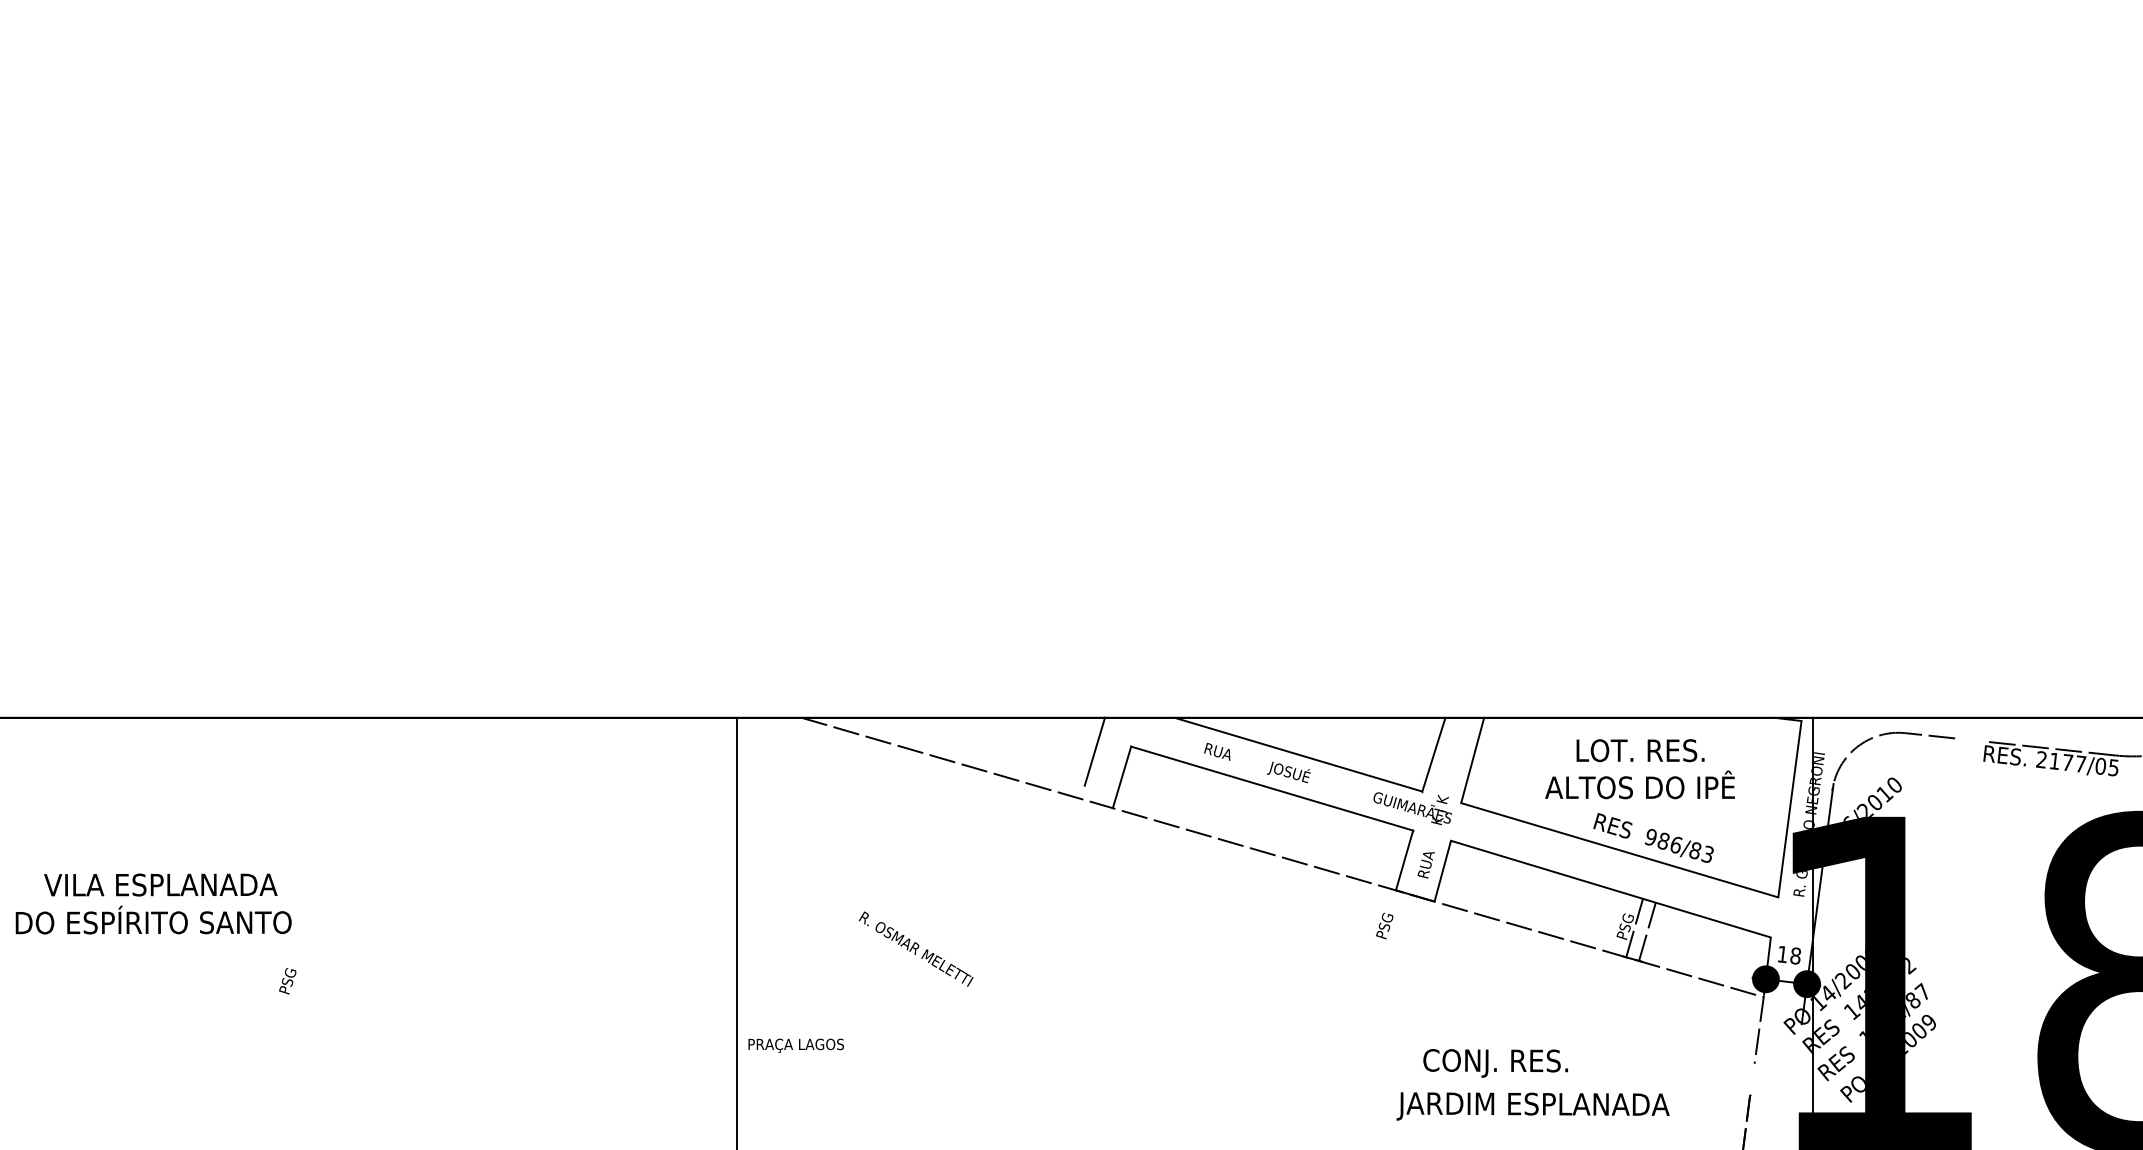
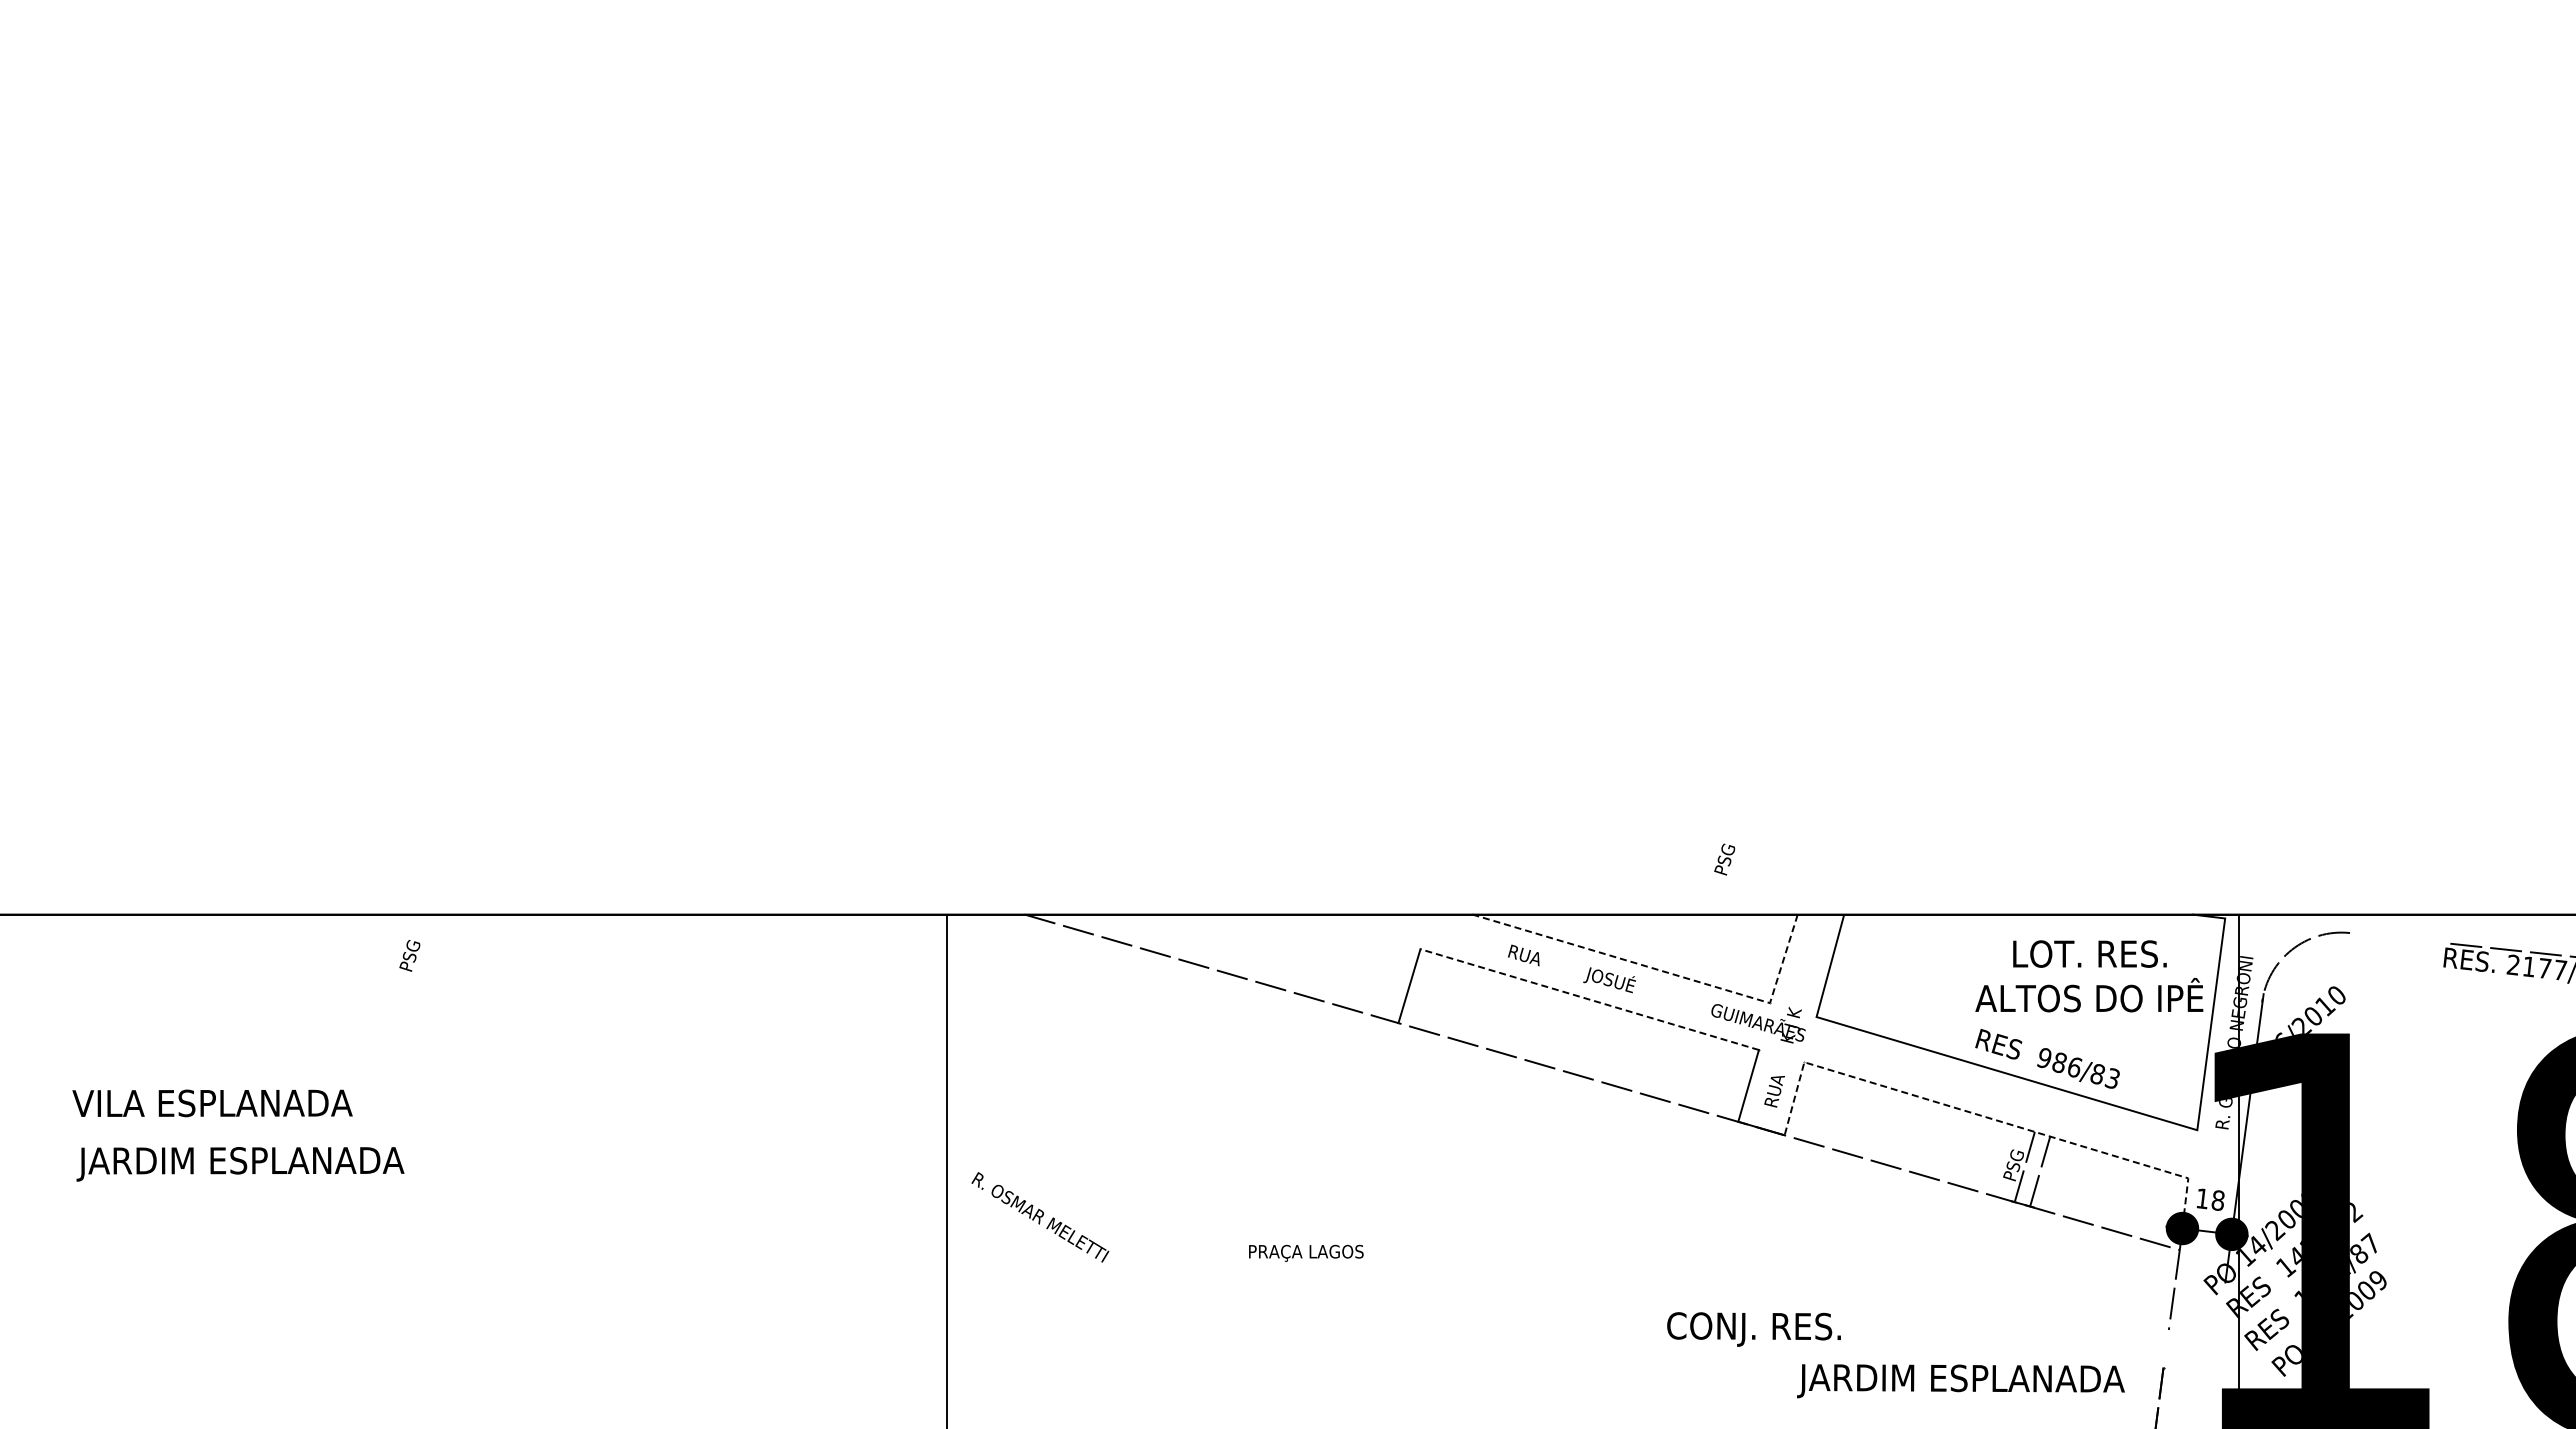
line: (1930, 736) -> (2379, 936), removed
line: (1094, 751) -> (1376, 955), removed
line: (1336, 766) -> (1666, 972), solid -> dashed
text: (1640, 769) -> (2089, 976), moved
line: (1272, 788) -> (1589, 999), solid -> dashed
text: (160, 885) -> (212, 1103), moved
line: (1608, 888) -> (1993, 1119), solid -> dashed
text: (151, 922) -> (244, 1160), DO ESPÍRITO SANTO -> JARDIM ESPLANADA
text: (1384, 925) -> (1724, 859), moved
text: (916, 949) -> (1040, 1217), moved
text: (287, 980) -> (409, 955), moved
text: (796, 1045) -> (1306, 1252), moved
text: (1495, 1063) -> (1753, 1329), moved
text: (1532, 1106) -> (1960, 1381), moved

